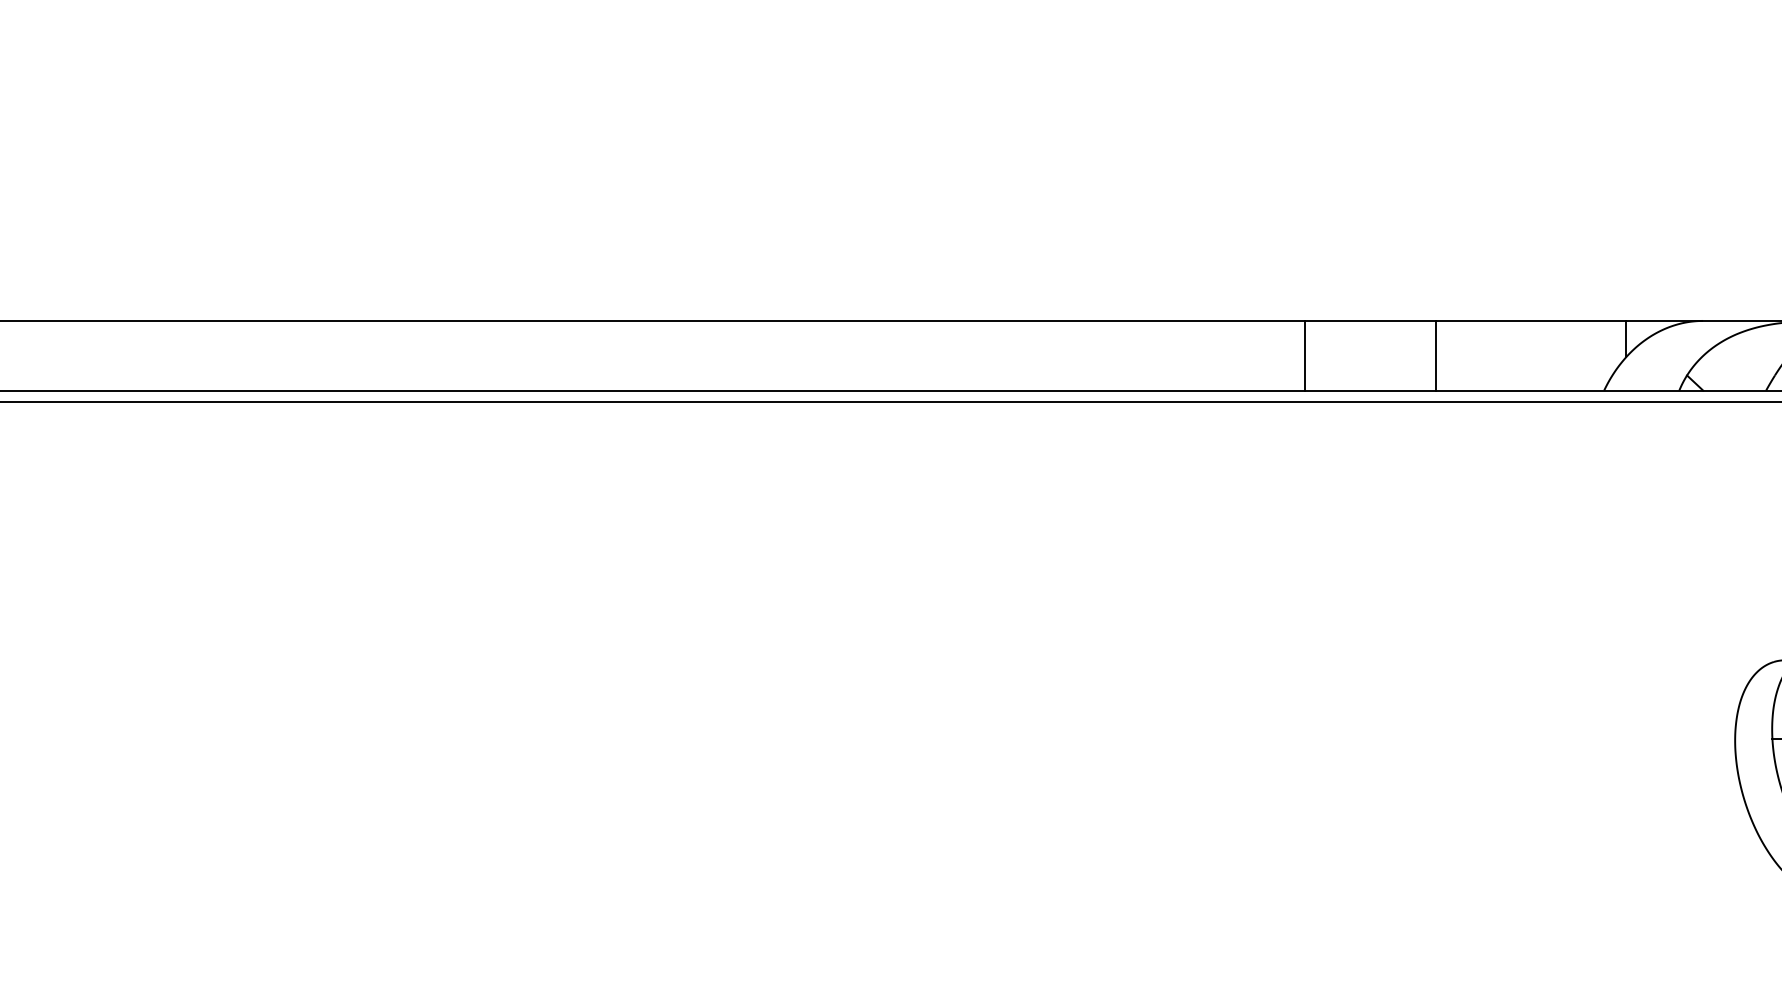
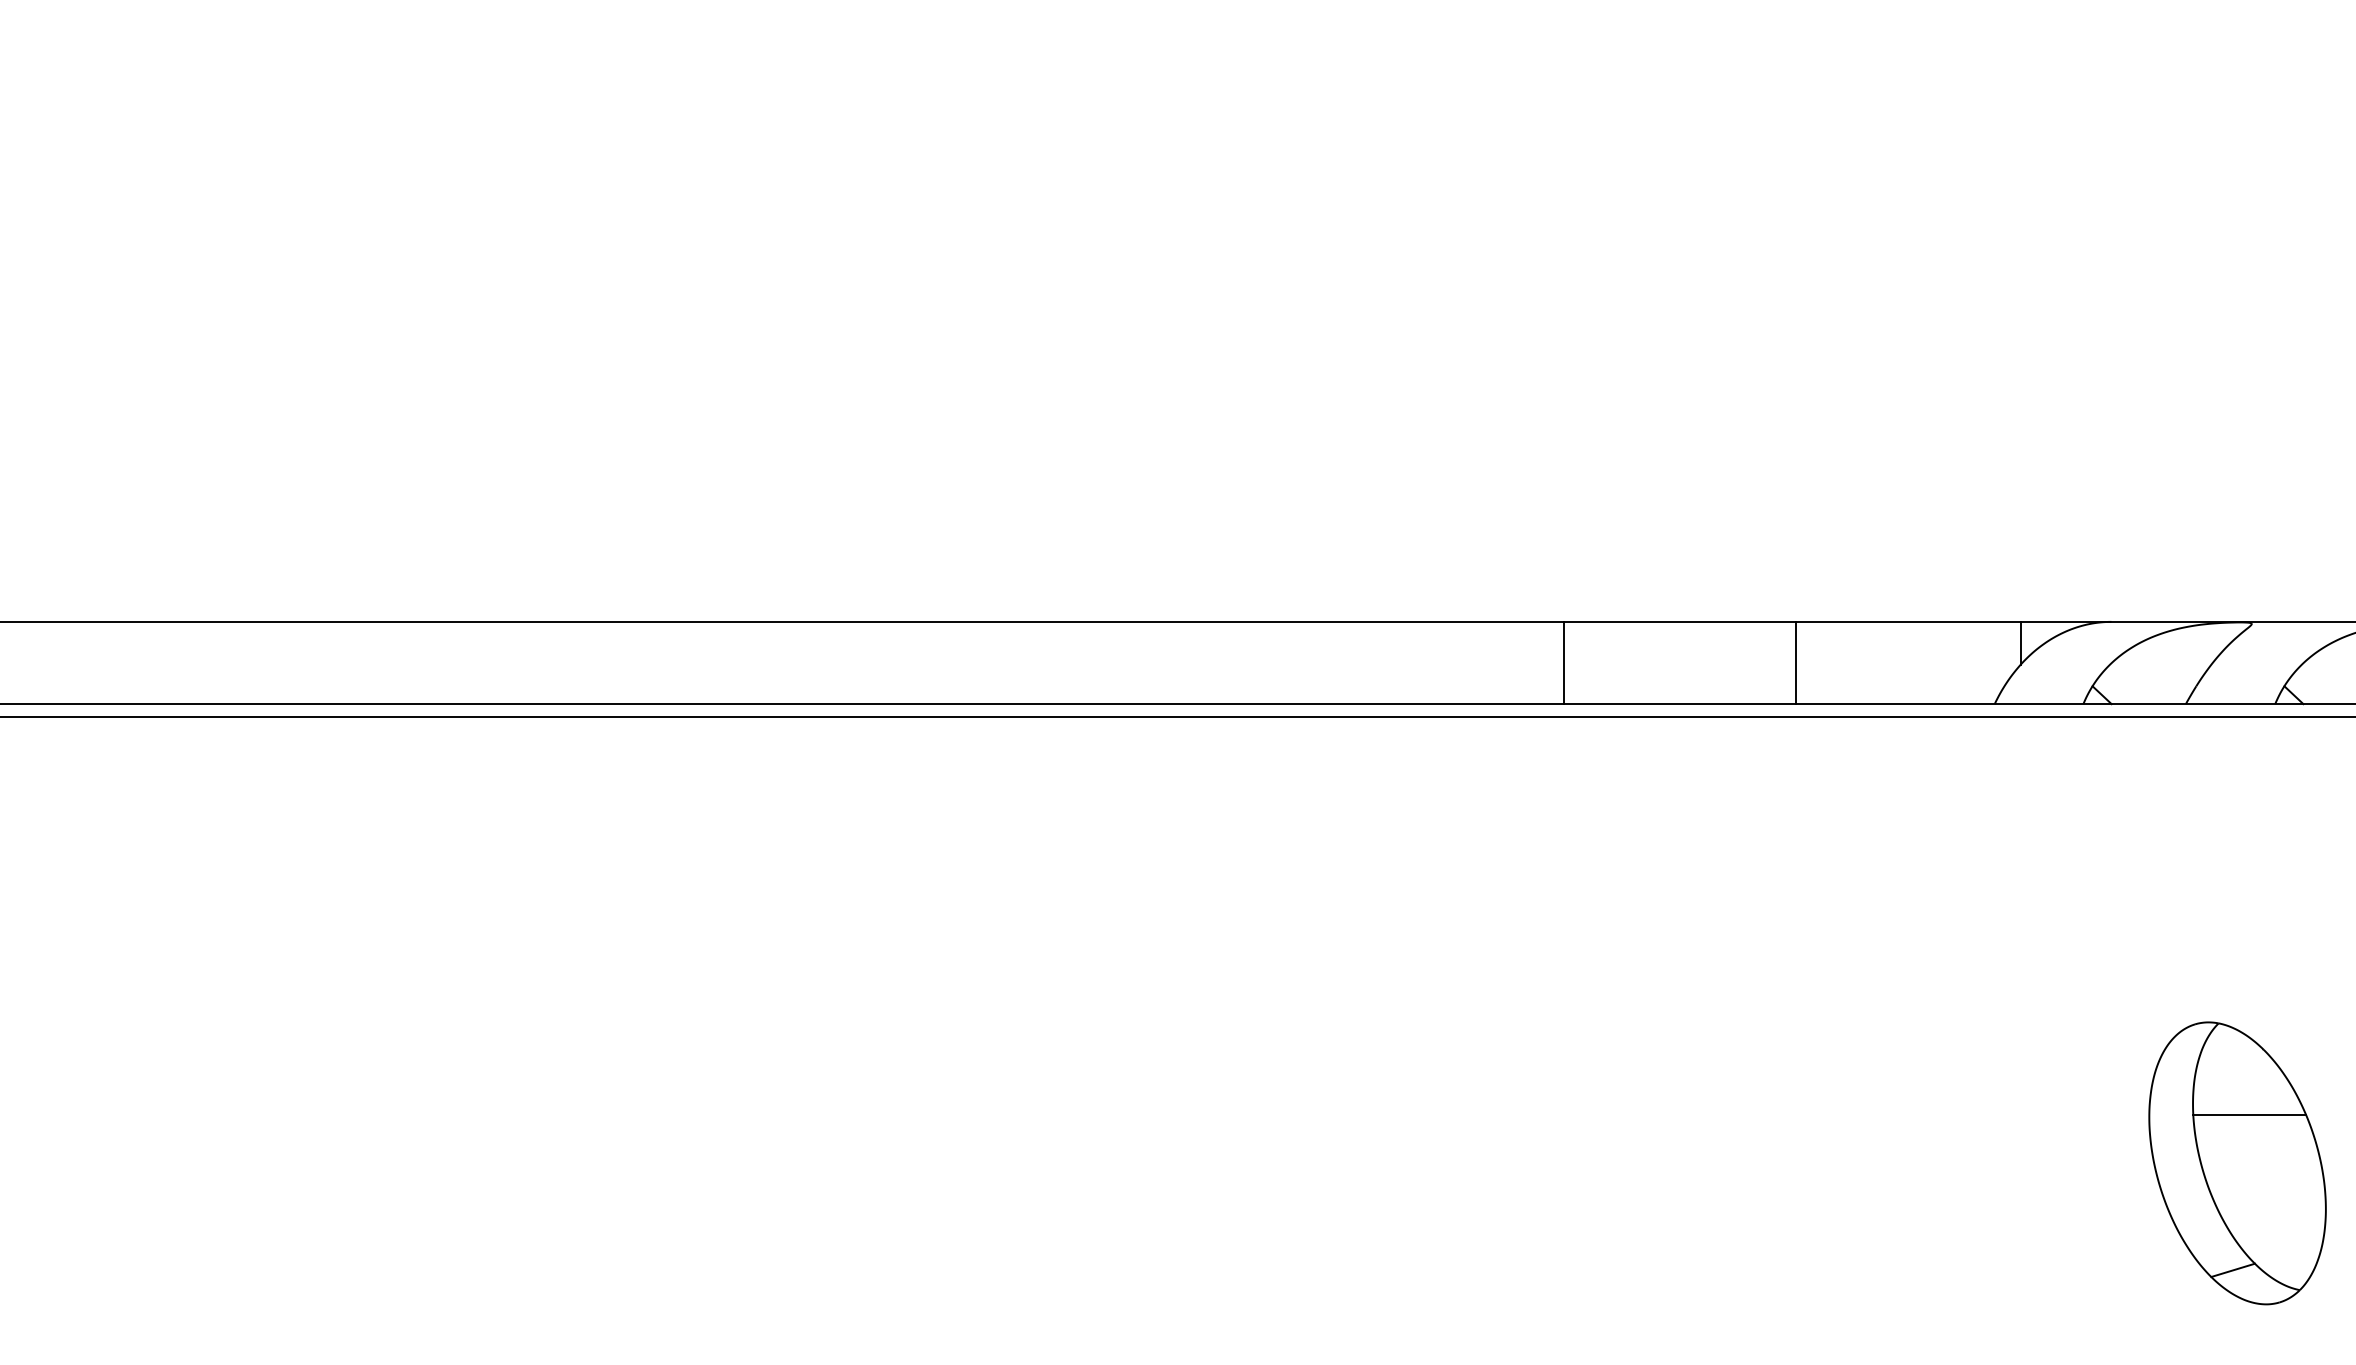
line: (1305, 355) -> (1564, 662), moved

